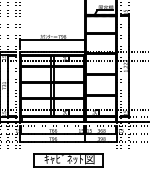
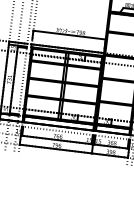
part: (68, 160) -> (71, 171), removed

